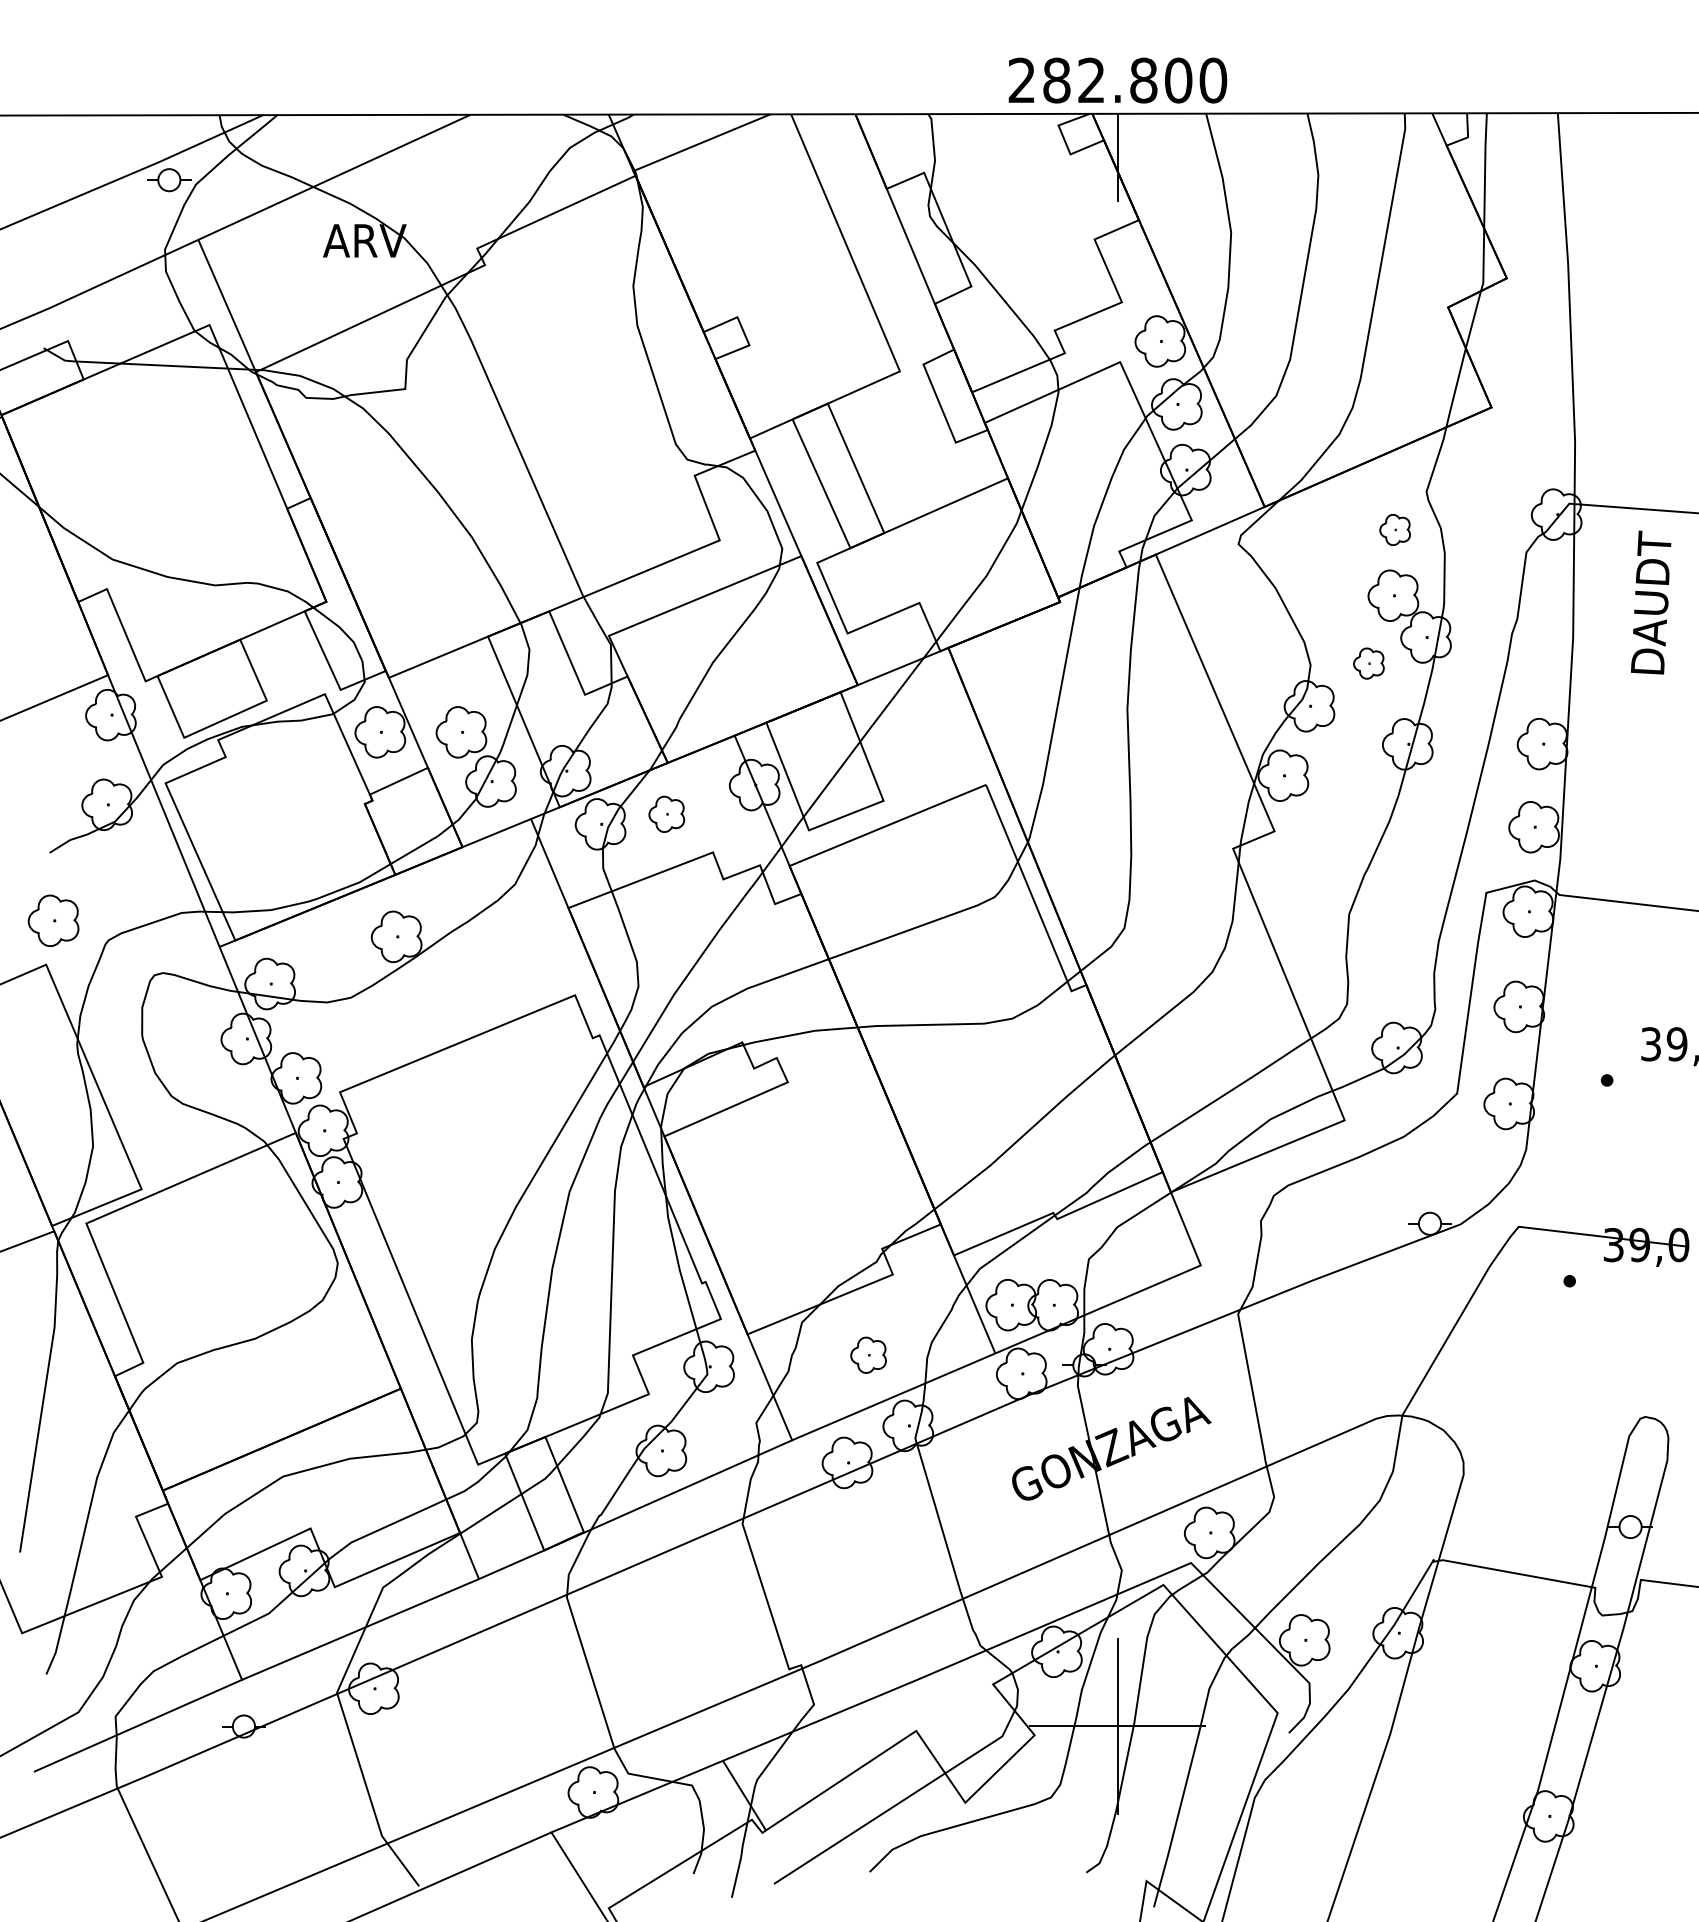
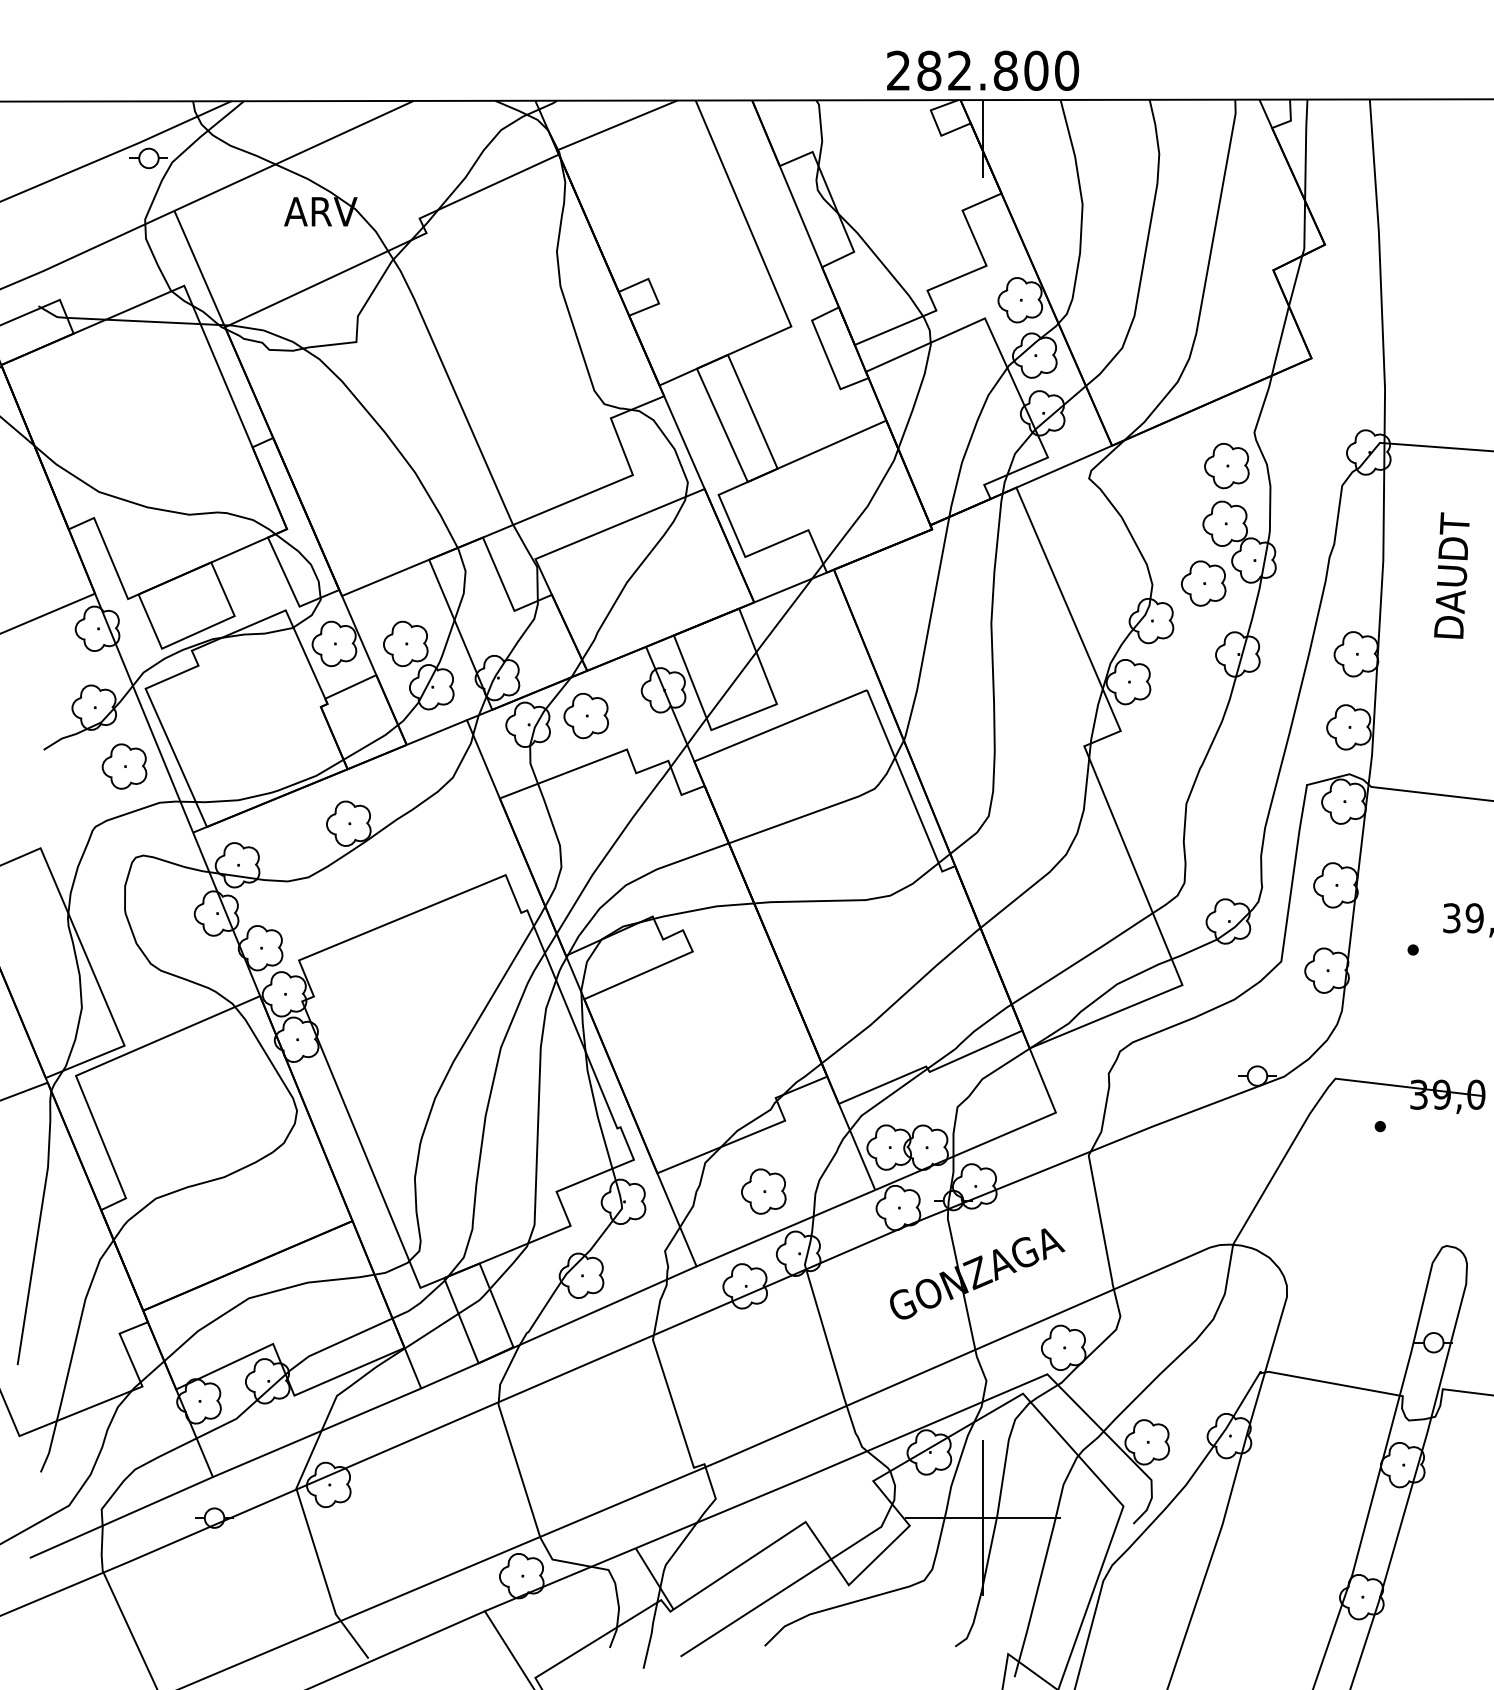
part: (1394, 529) -> (1226, 465), size x1.67
text: (1651, 602) -> (1452, 575), moved
part: (1368, 663) -> (1203, 583), size x1.67
part: (666, 814) -> (586, 716), size x1.43
part: (53, 920) -> (124, 766), moved
part: (868, 1355) -> (763, 1191), size x1.43

